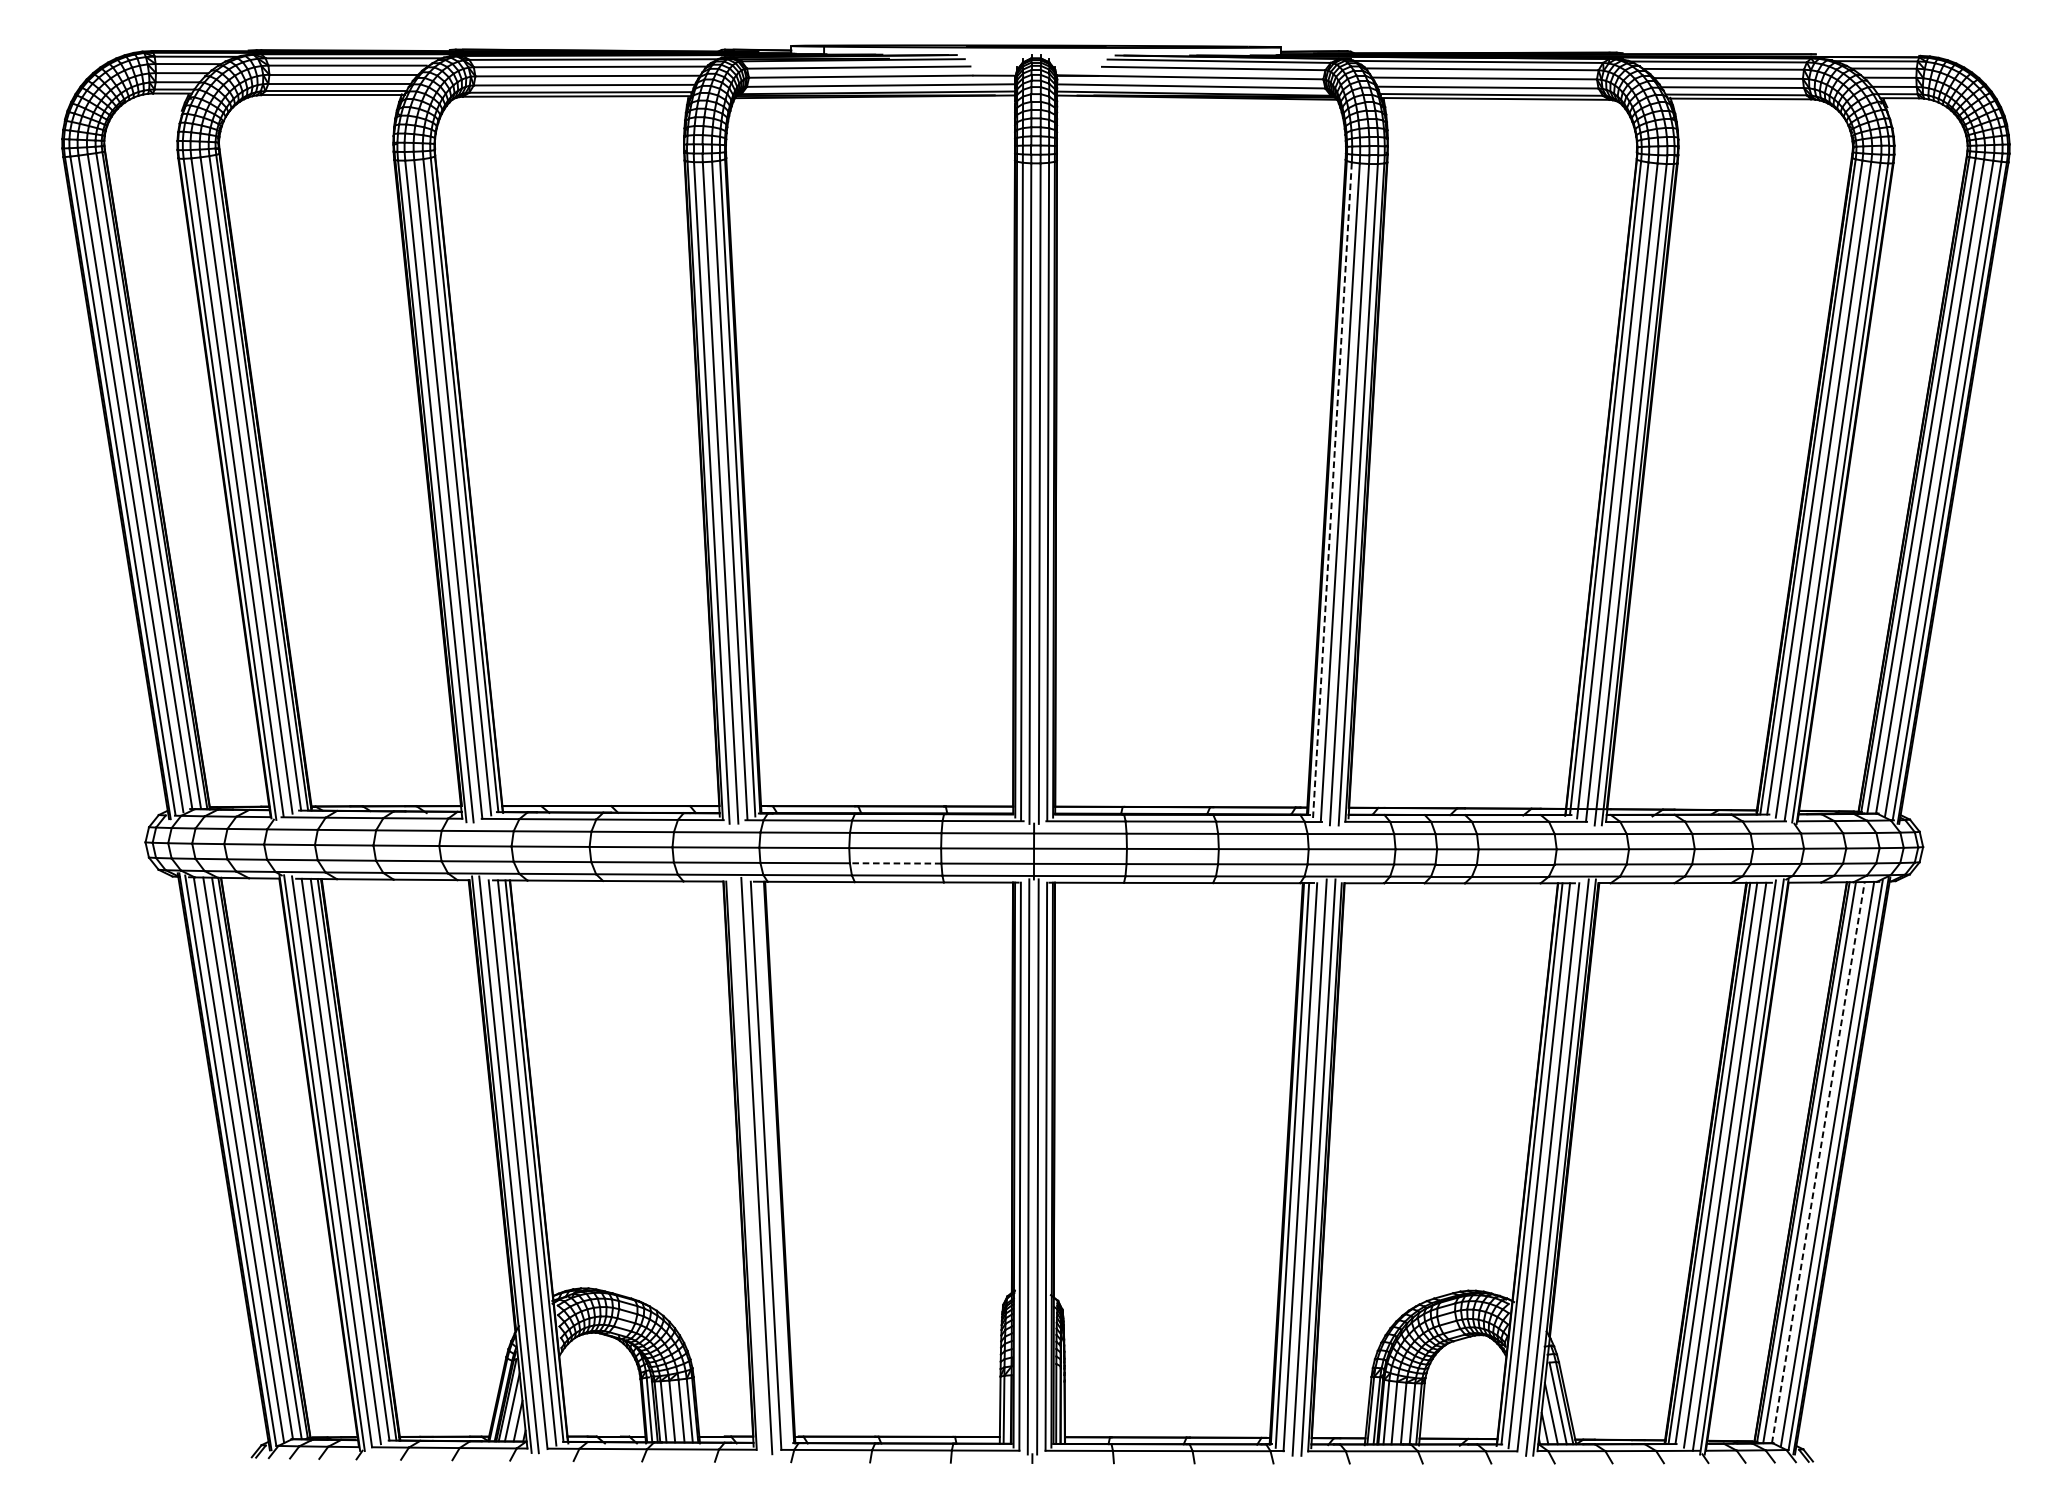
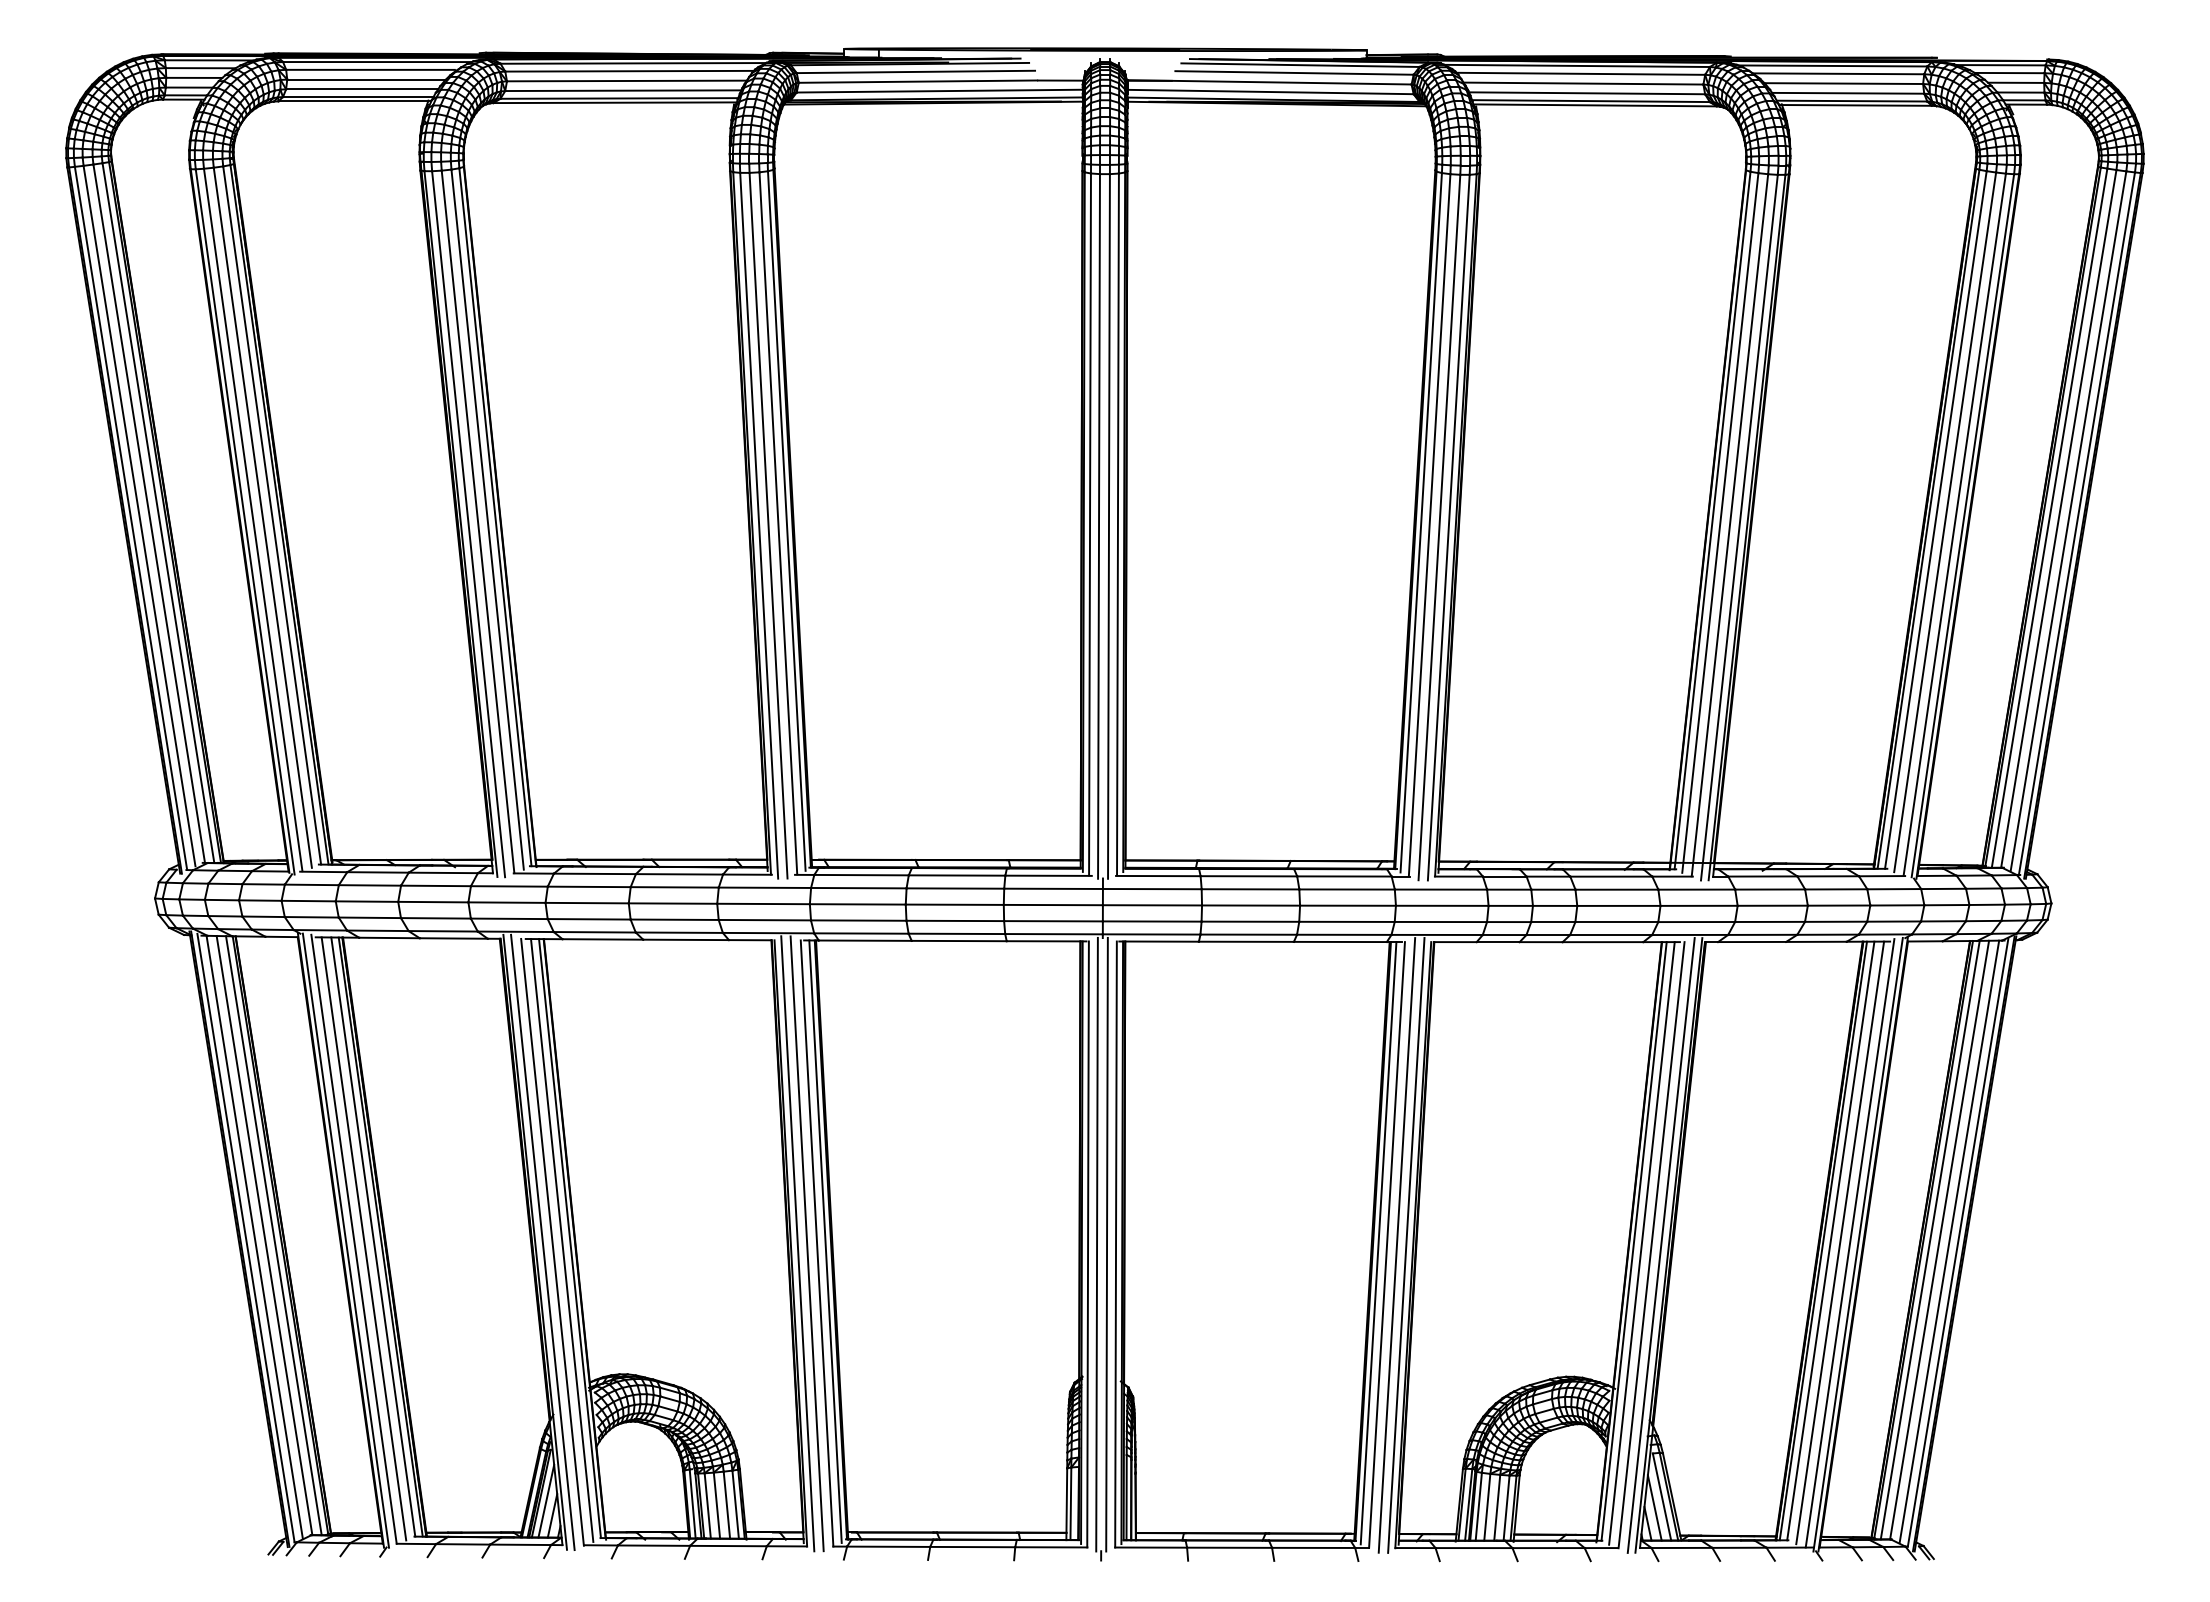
line: (1332, 489) -> (1421, 522), dashed -> solid
line: (895, 863) -> (955, 920), dashed -> solid
line: (1818, 1162) -> (1939, 1239), dashed -> solid
line: (773, 1163) -> (825, 1241), added
line: (747, 1165) -> (797, 1243), added

